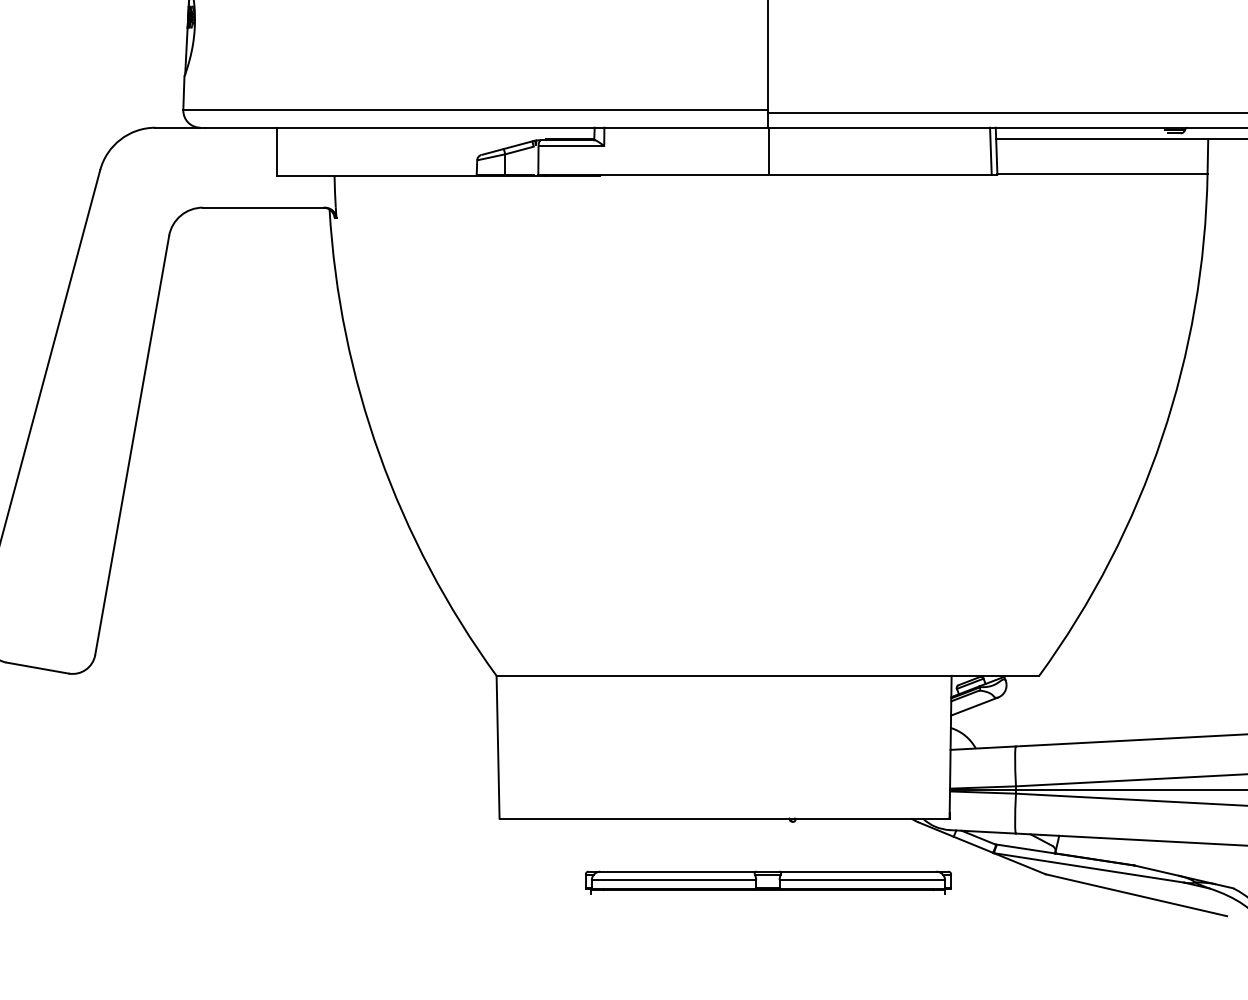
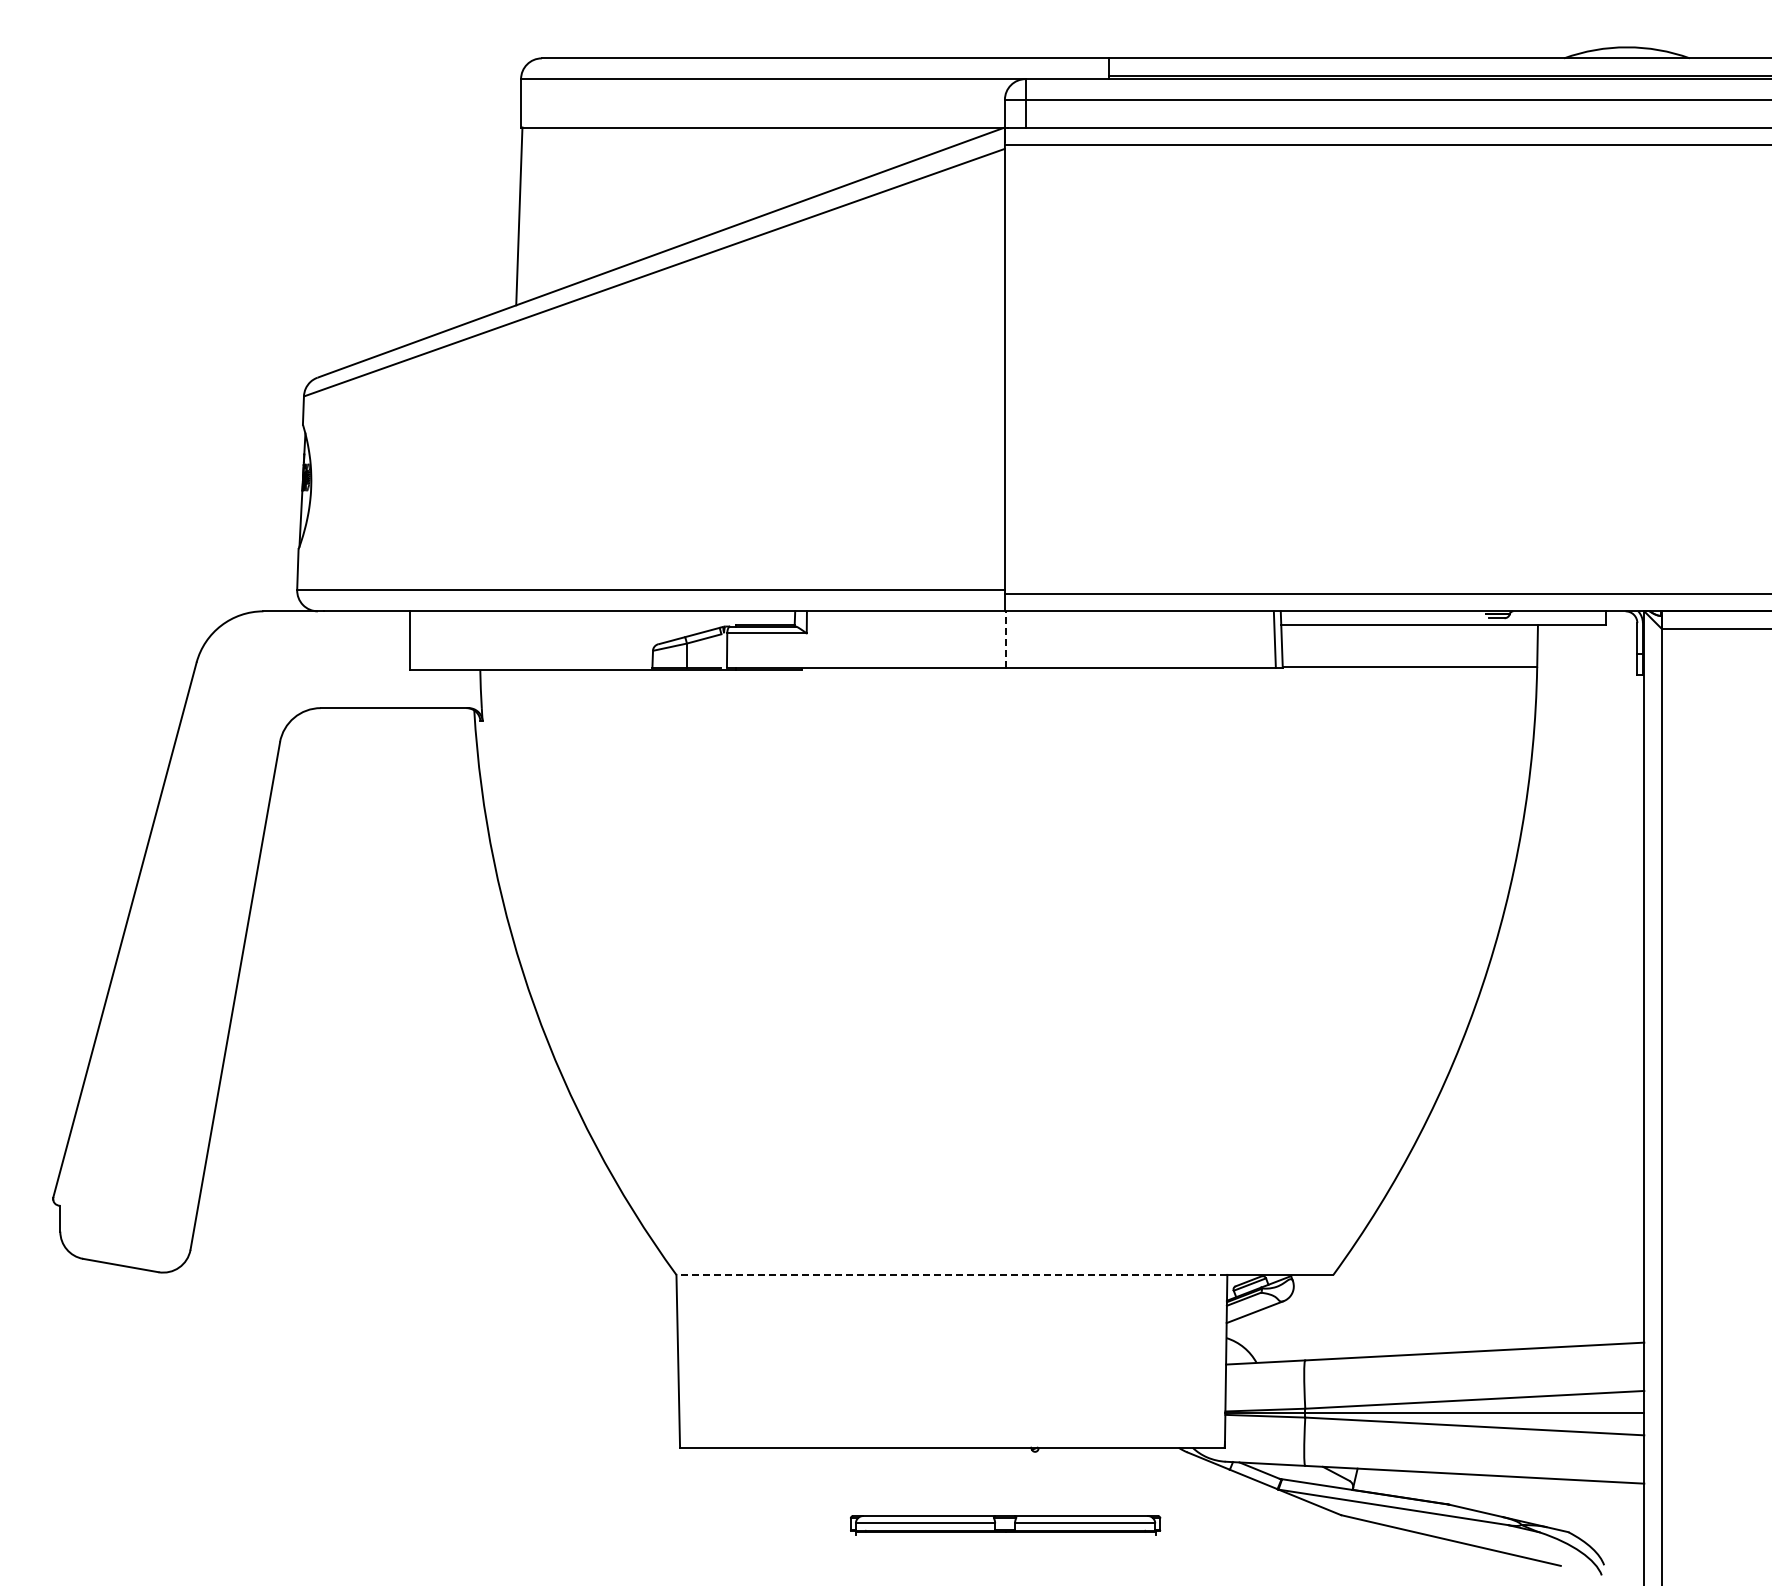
line: (769, 150) -> (1006, 639), solid -> dashed
line: (723, 675) -> (951, 1274), solid -> dashed
part: (768, 882) -> (1005, 1525), size x0.7

